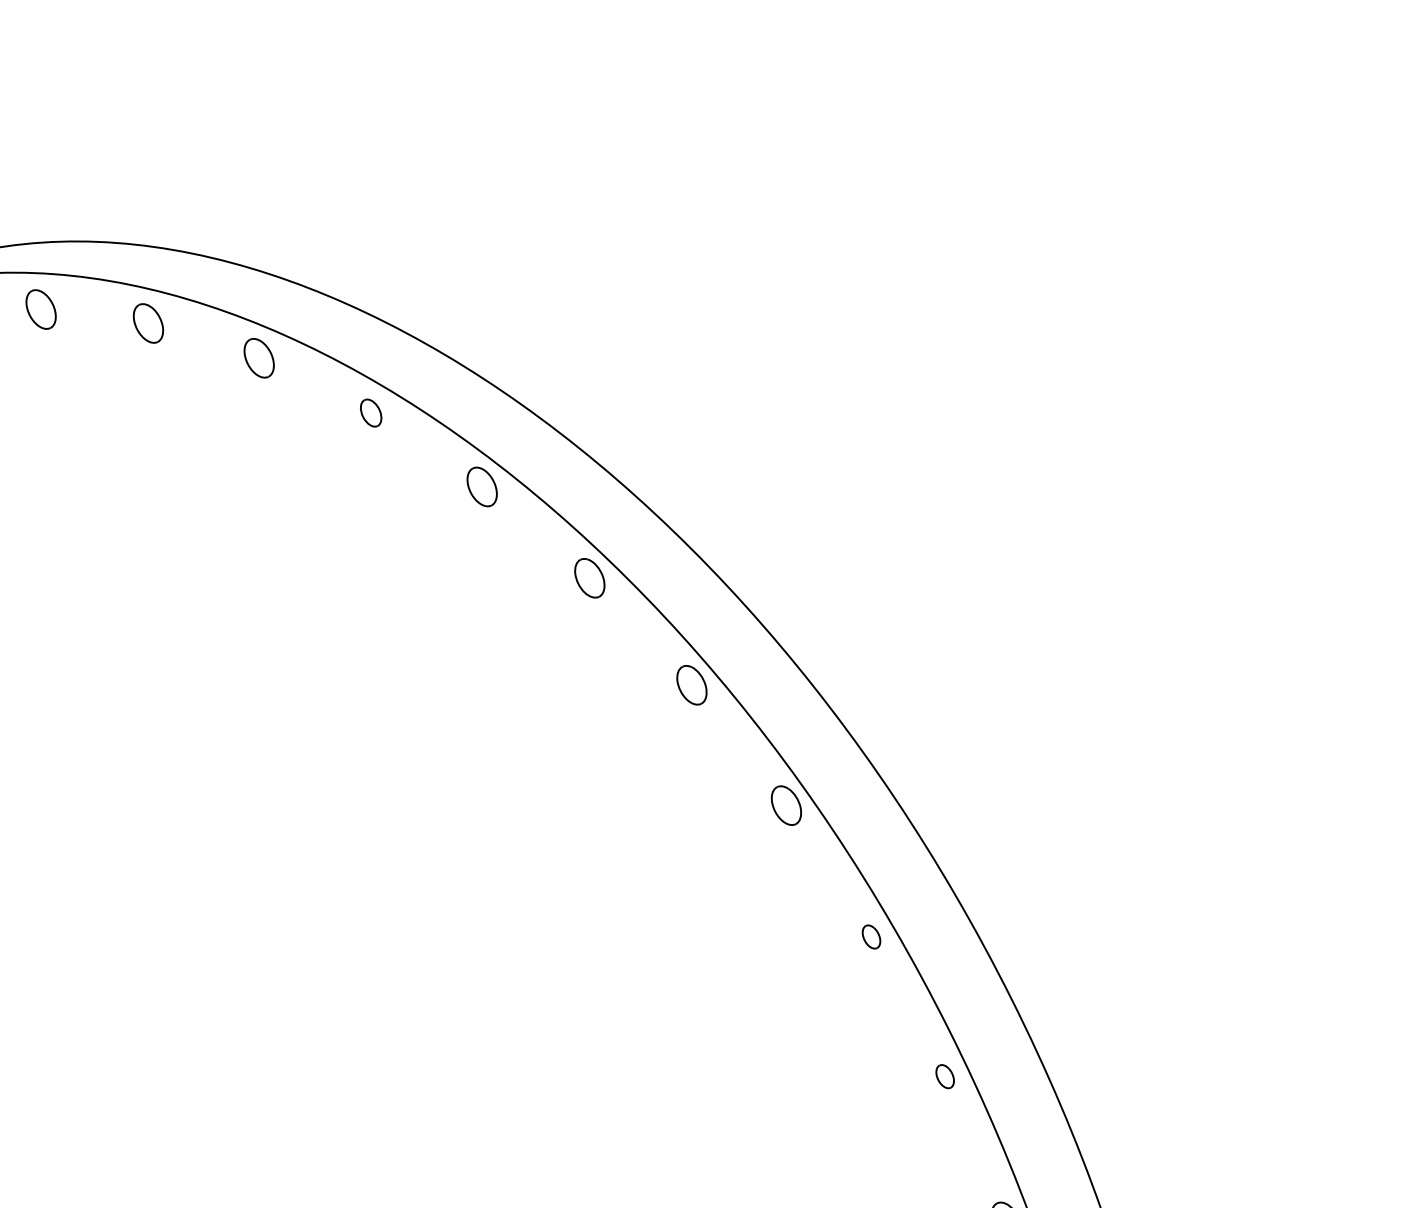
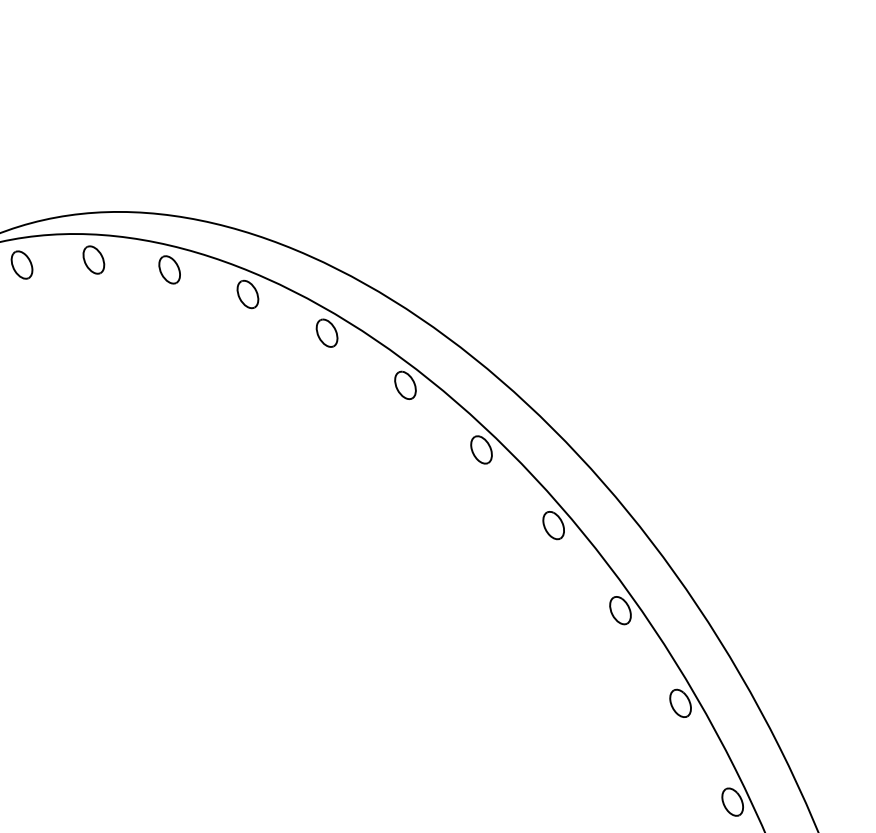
part: (370, 412) -> (326, 332), size x1.43
part: (871, 936) -> (680, 703), size x1.67
part: (944, 1076) -> (732, 801), size x1.67

